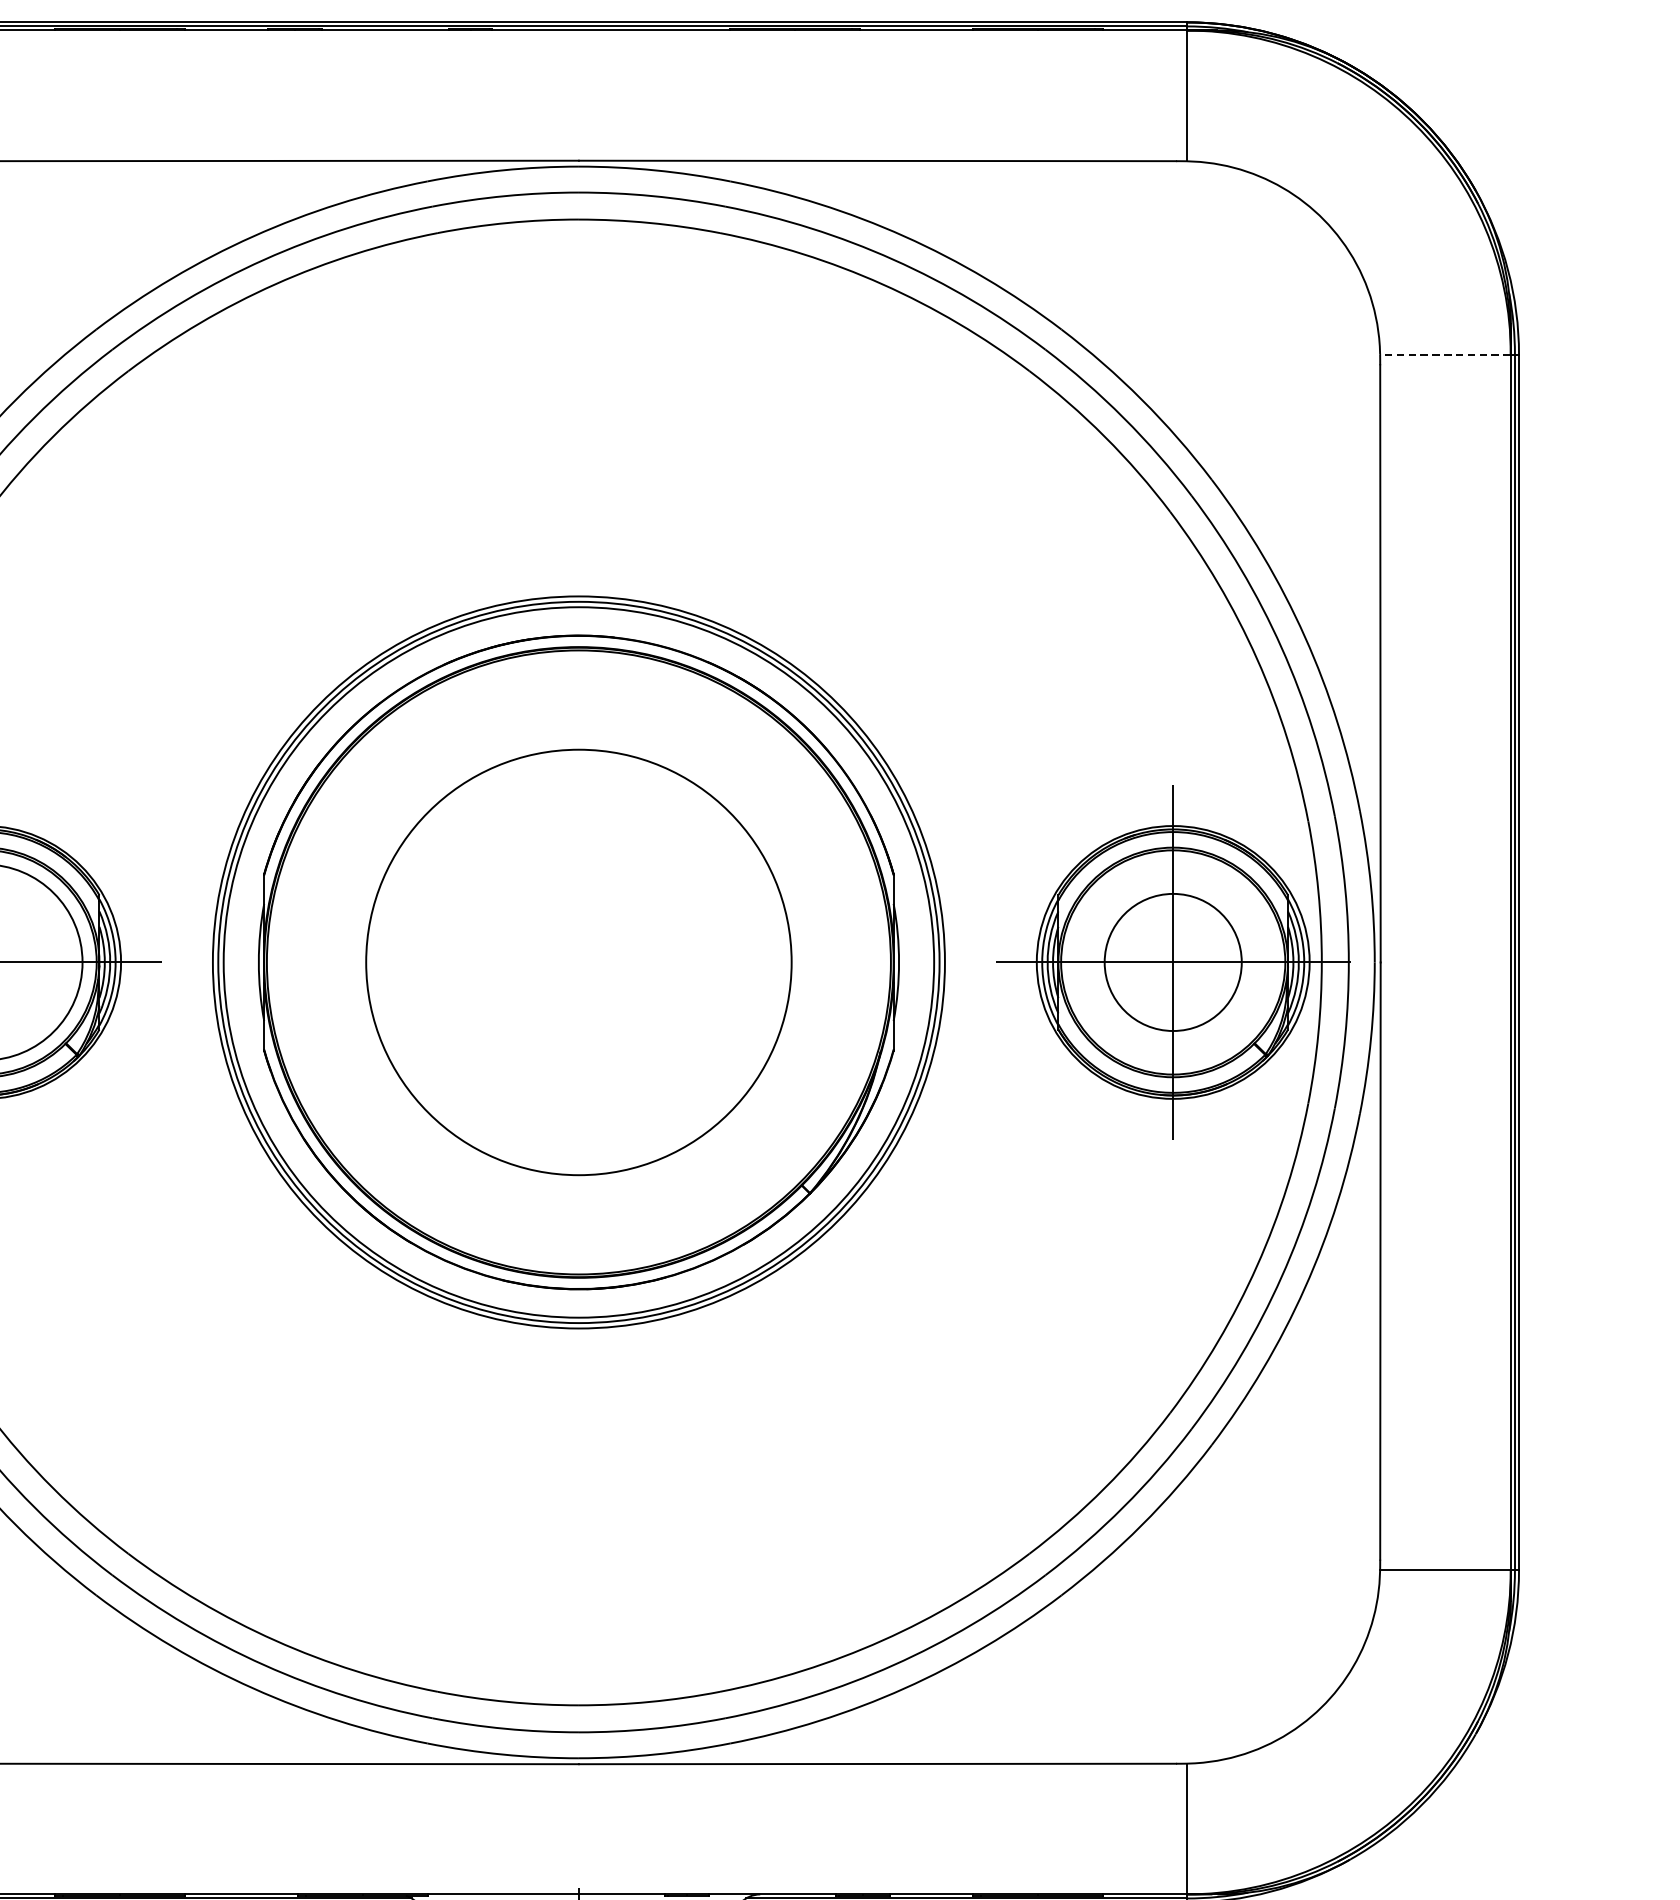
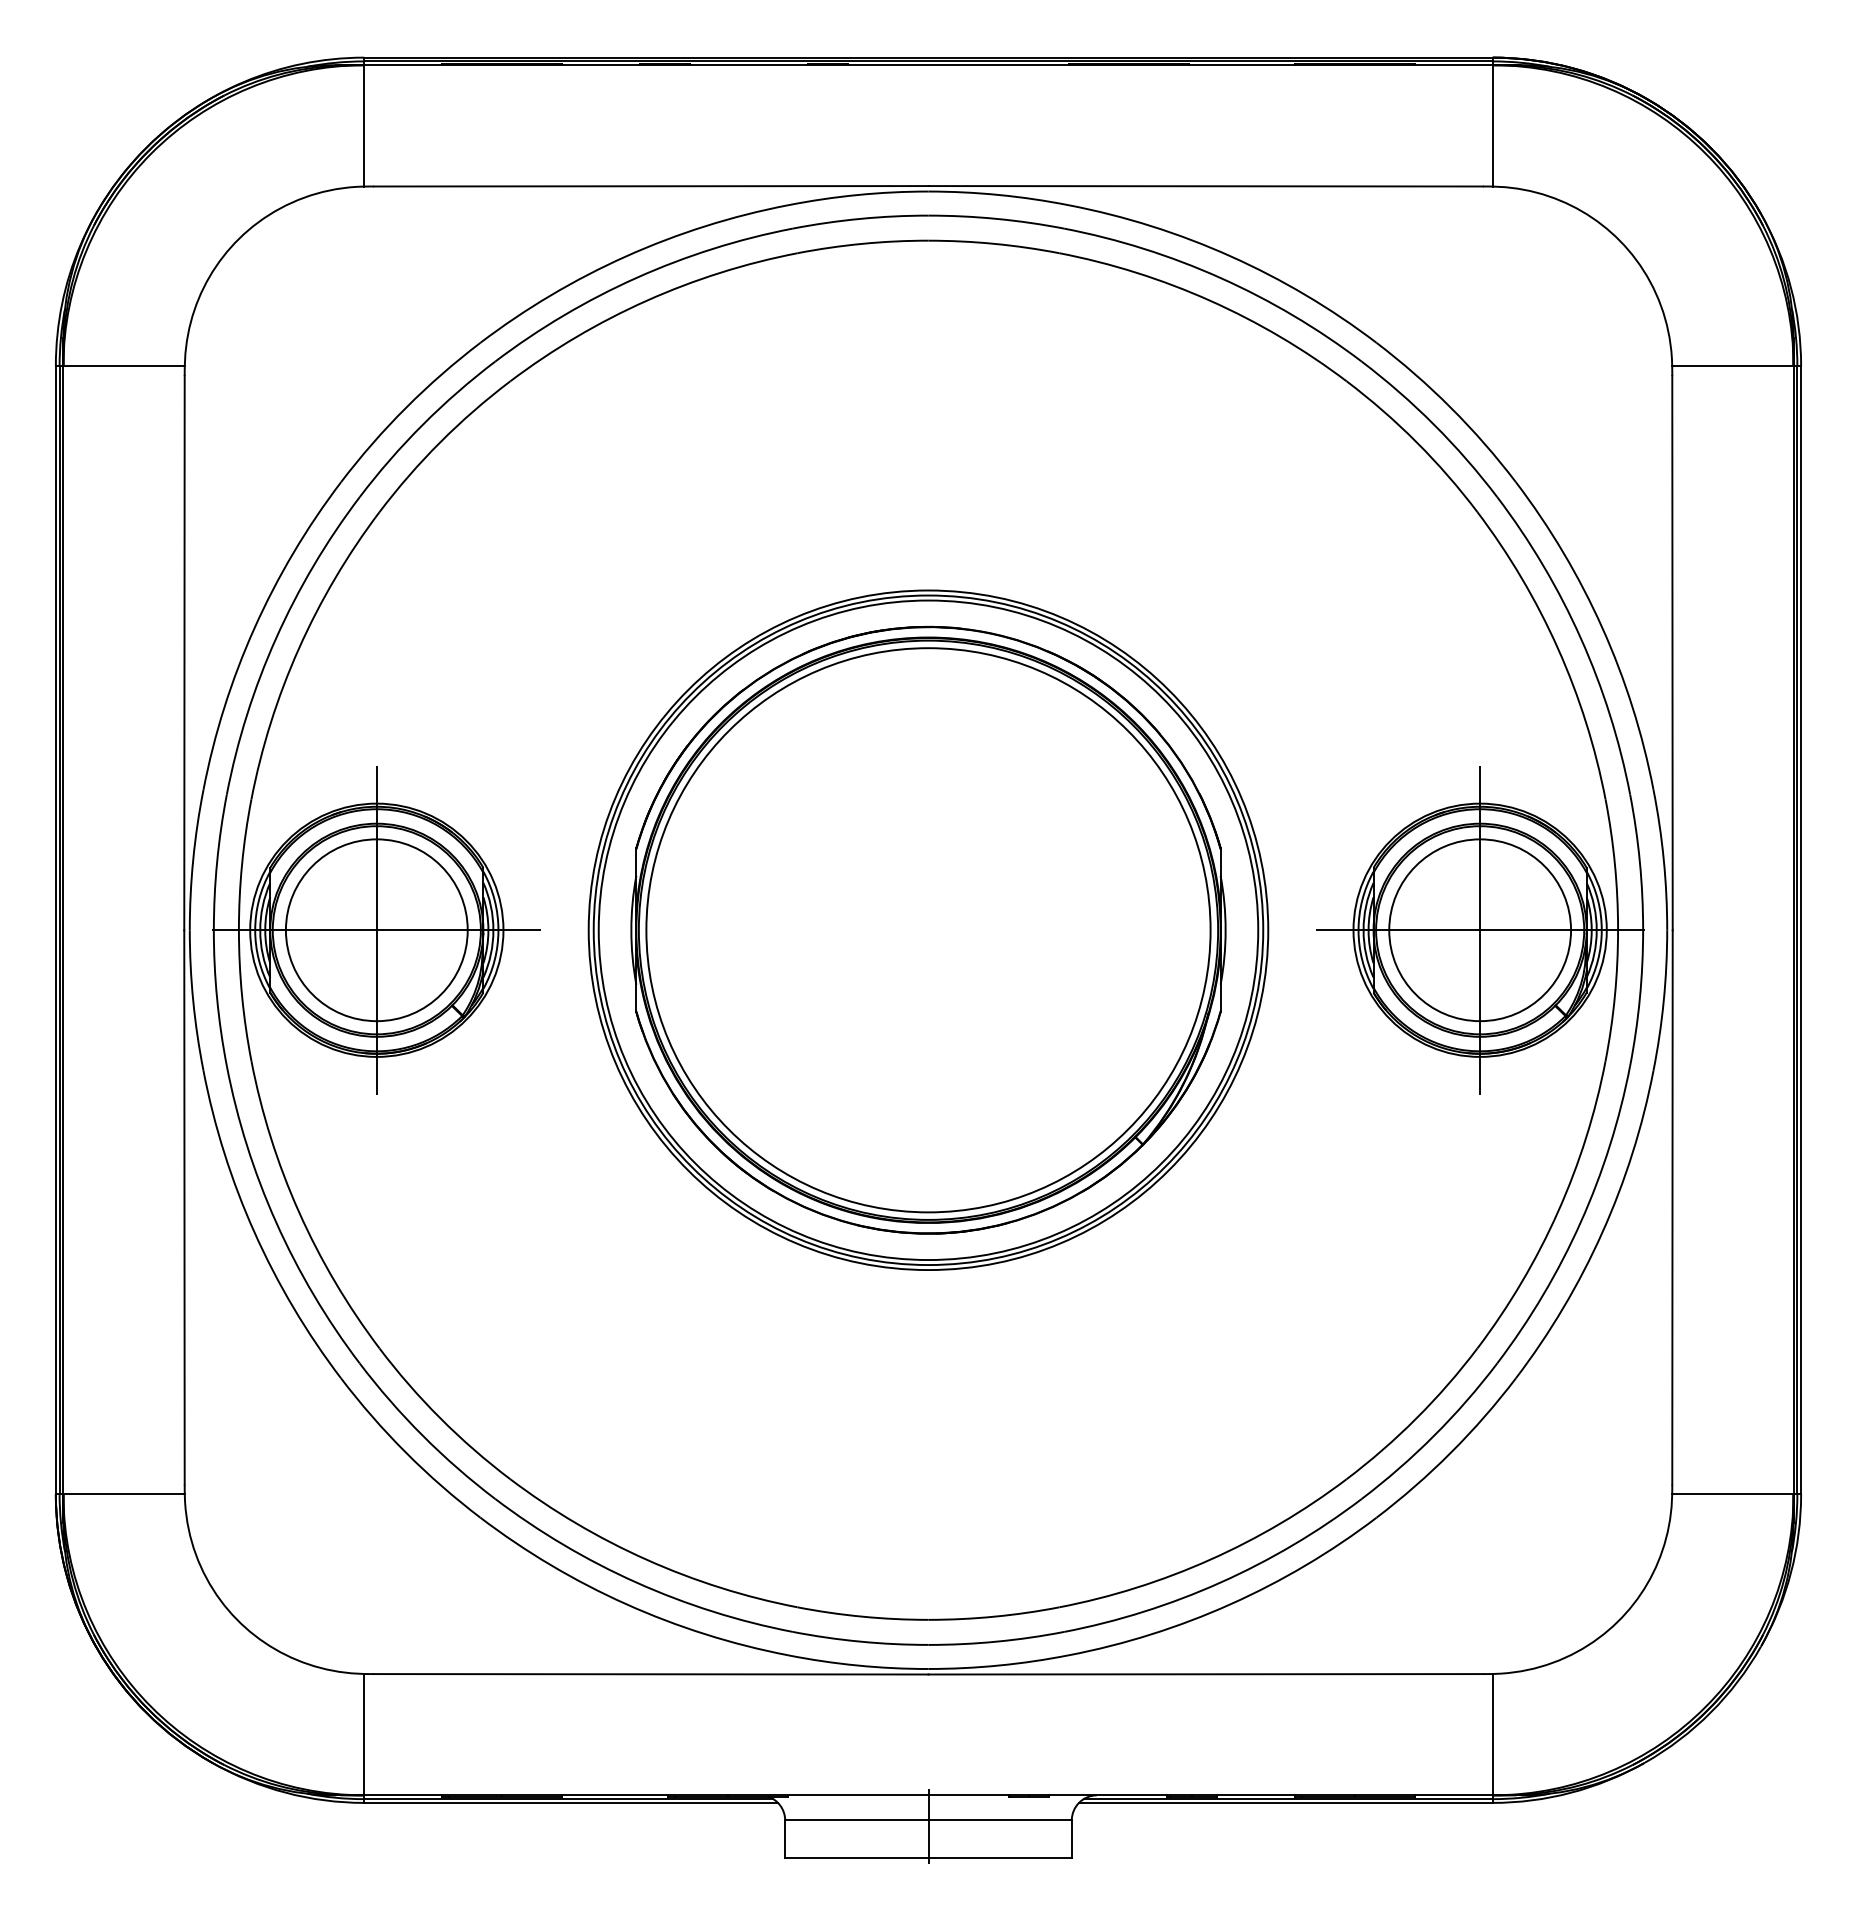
line: (1445, 355) -> (1732, 366), dashed -> solid
circle: (578, 962) -> (928, 930), size x1.43
circle: (1173, 962) -> (1480, 930), size x1.43

